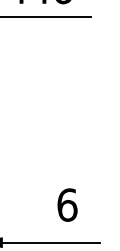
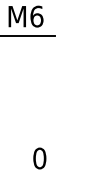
text: (66, 205) -> (39, 158), 6 -> 0

